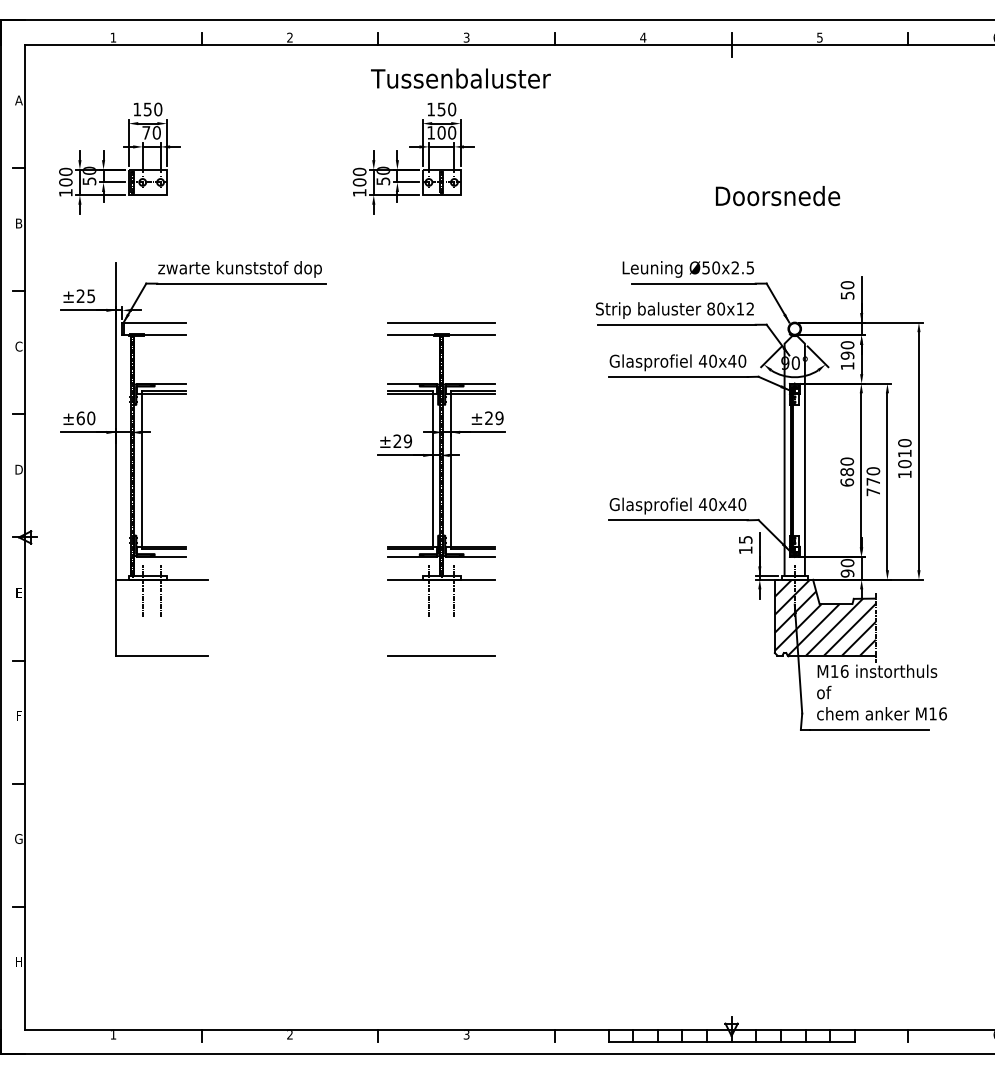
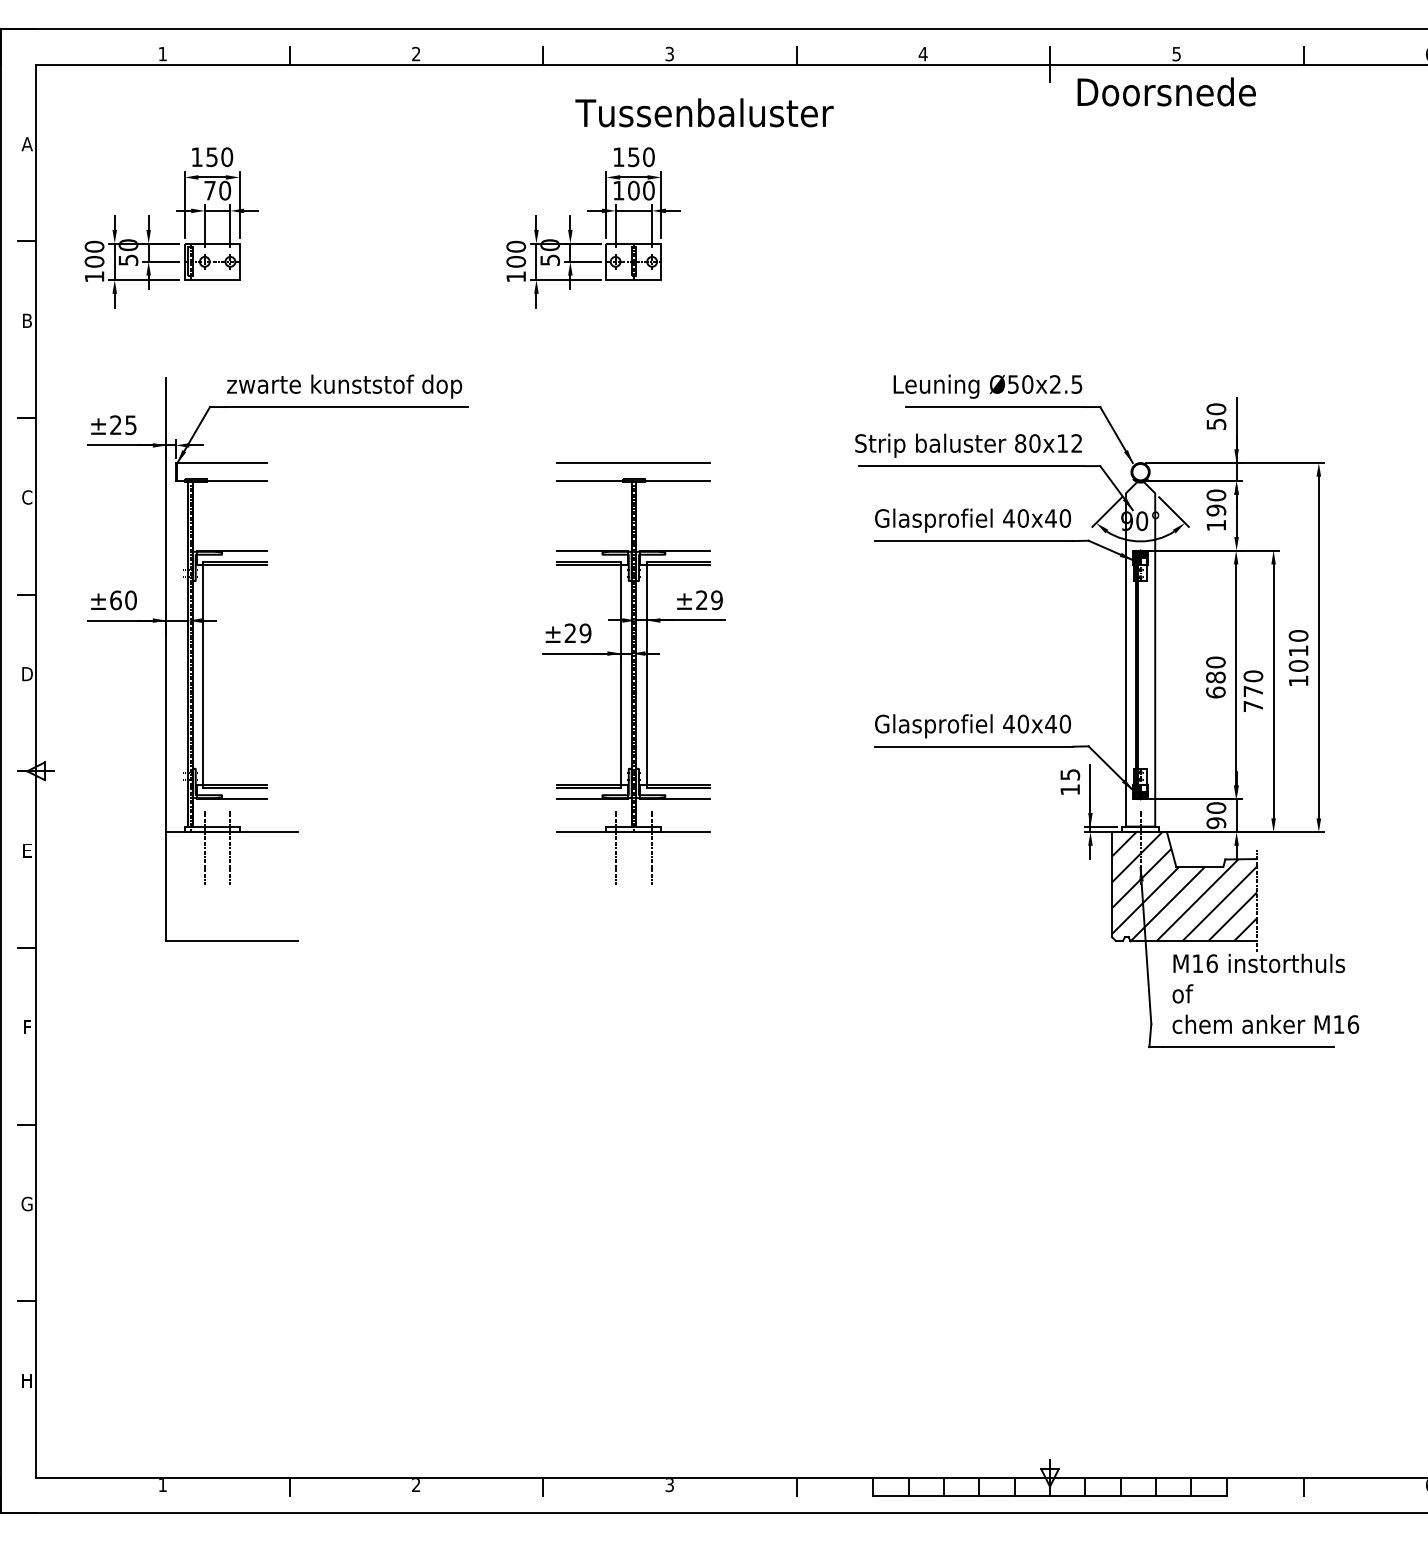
text: (460, 78) -> (703, 112), moved
text: (778, 196) -> (1167, 92), moved
line: (441, 655) -> (633, 940), removed

